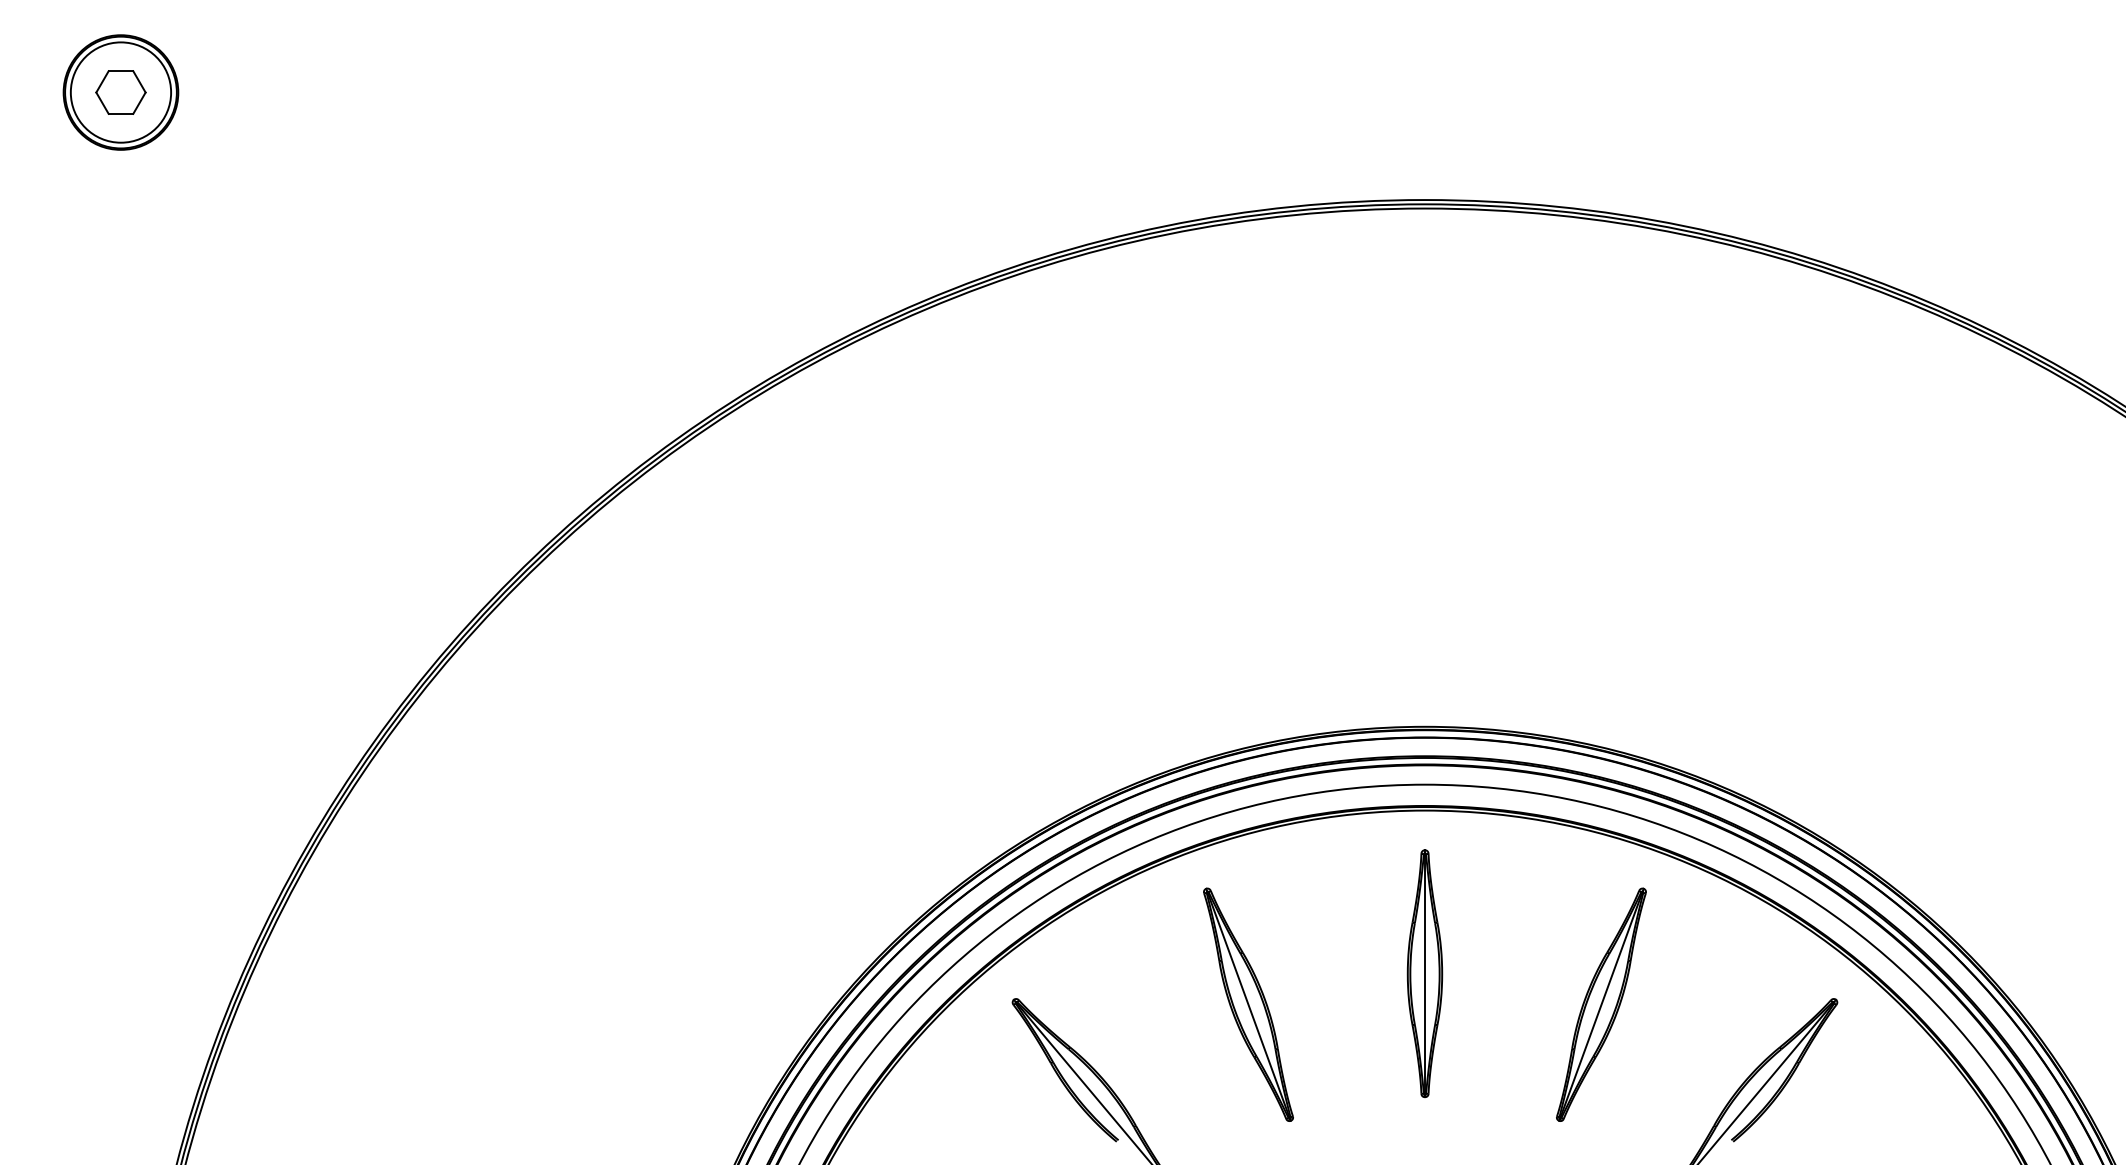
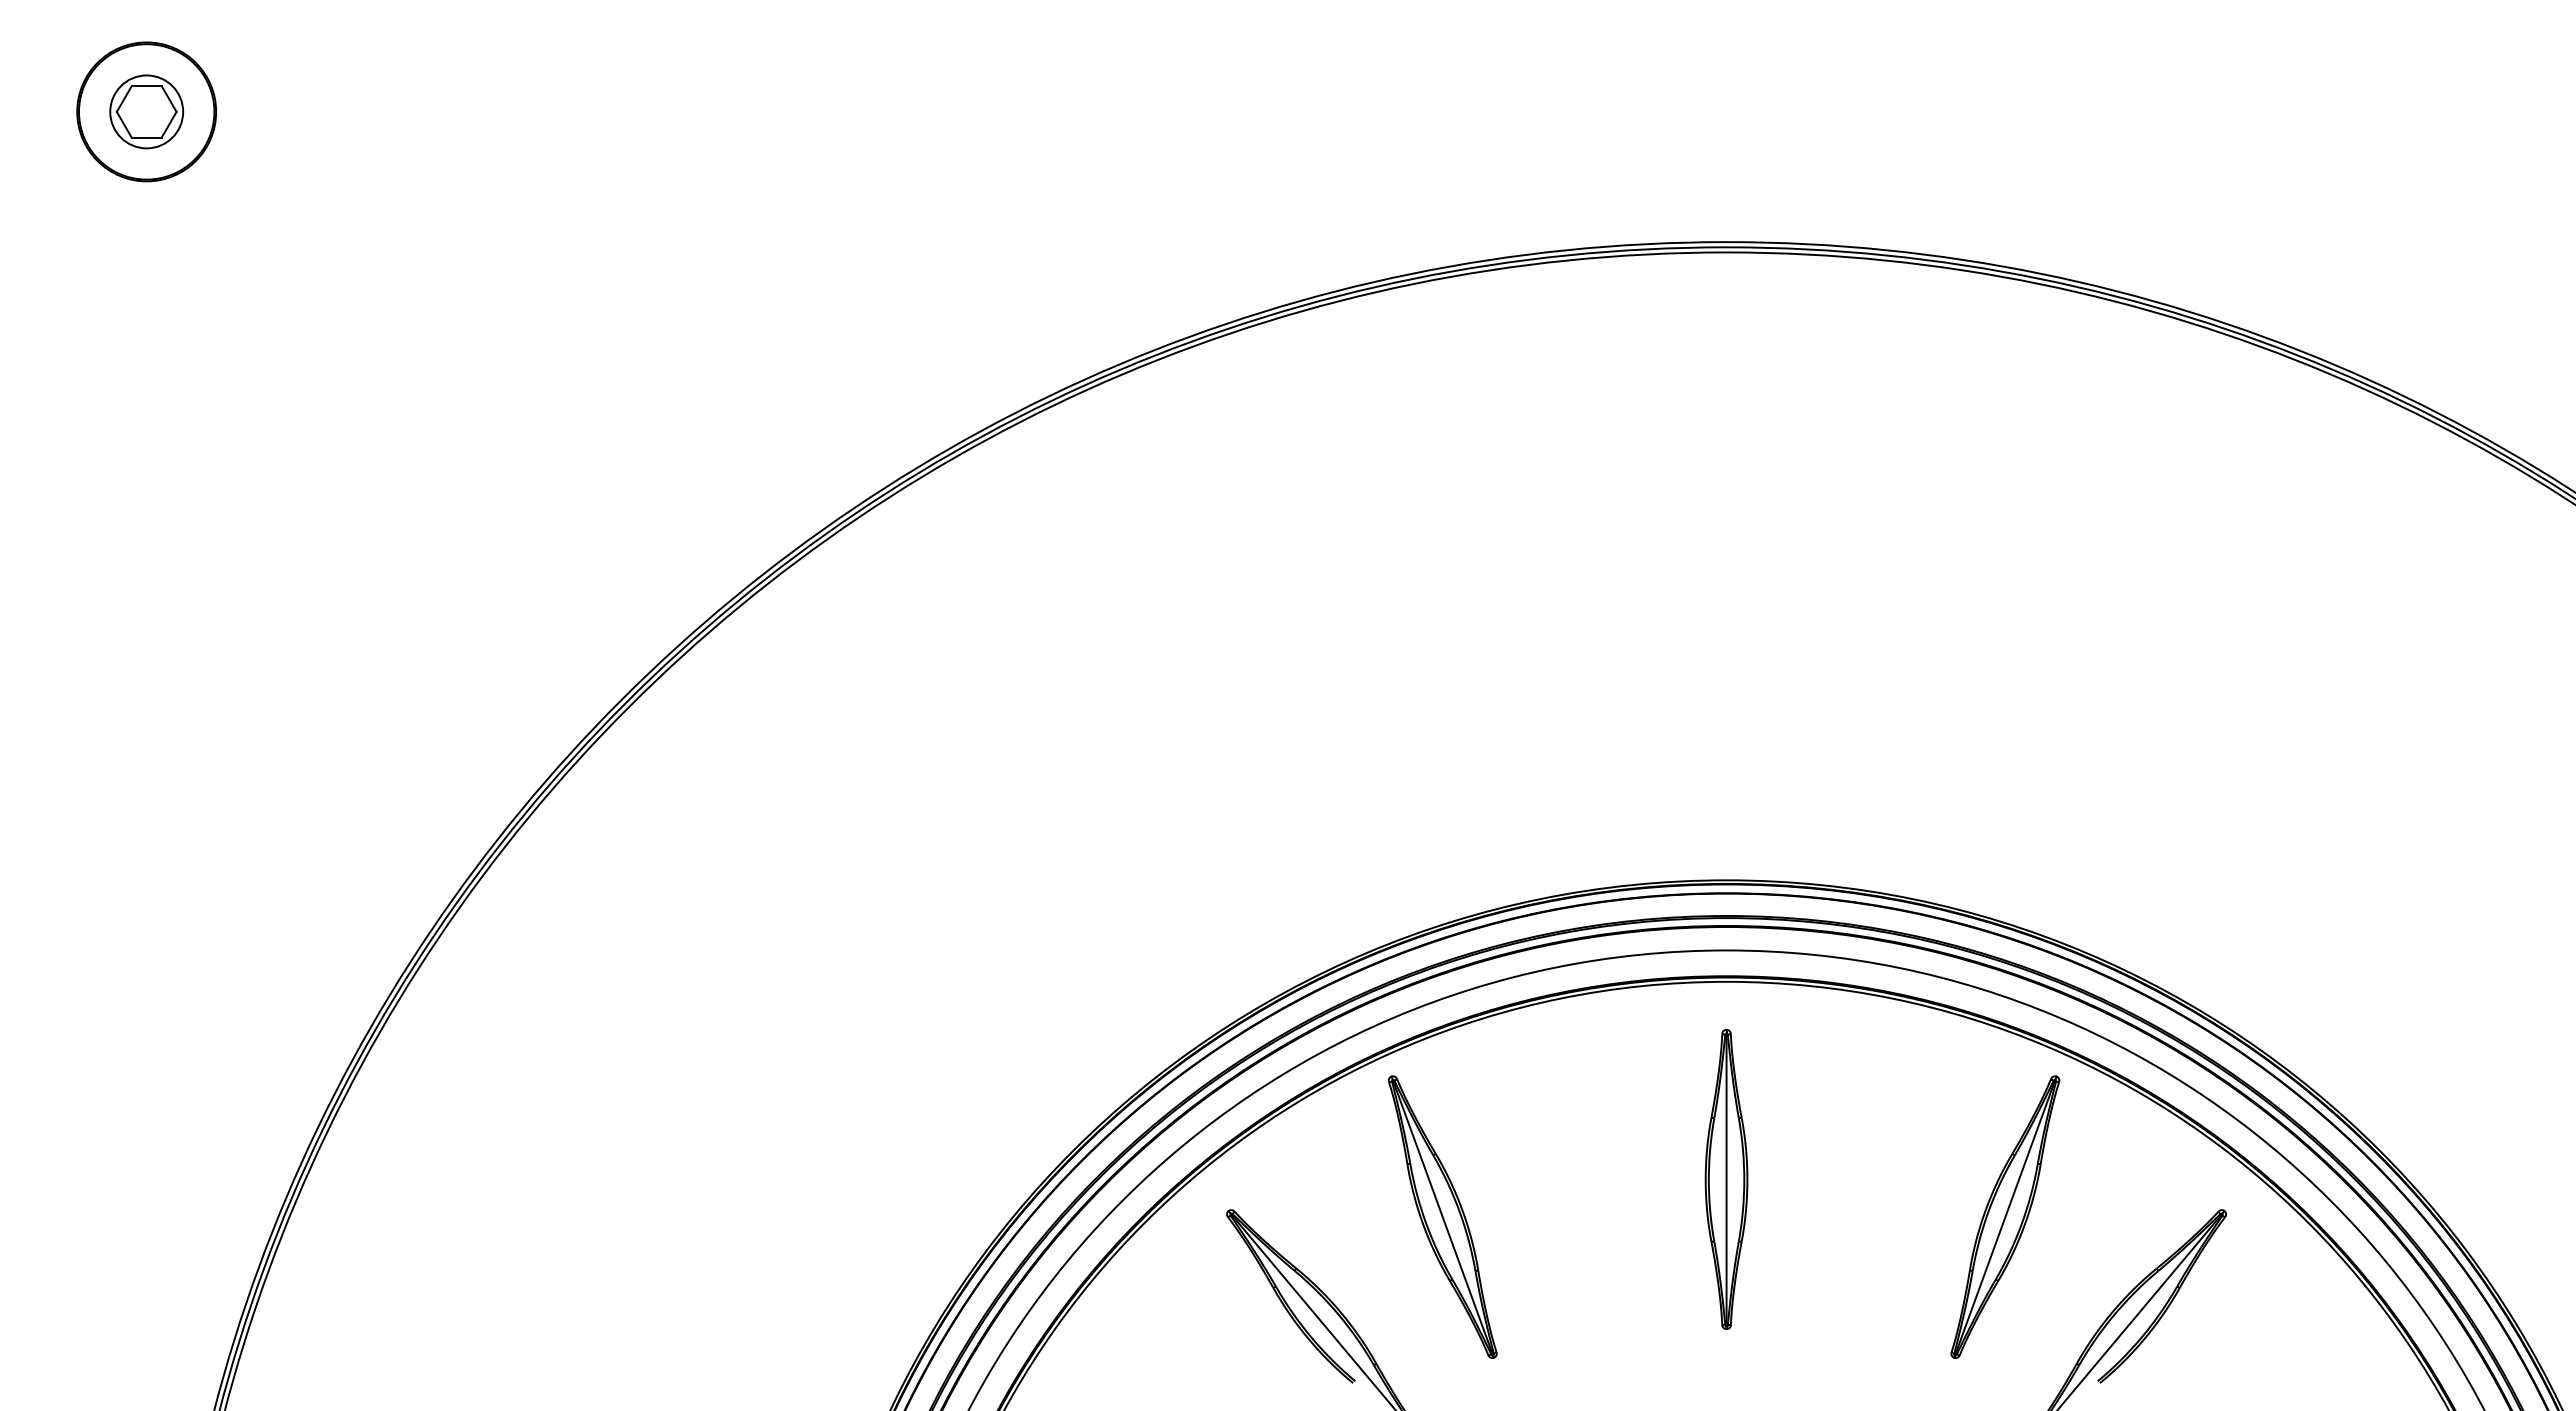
circle: (120, 92) -> (146, 111), size x0.6
part: (1248, 1004) -> (1442, 1216), moved
part: (1601, 1004) -> (2005, 1216), moved

